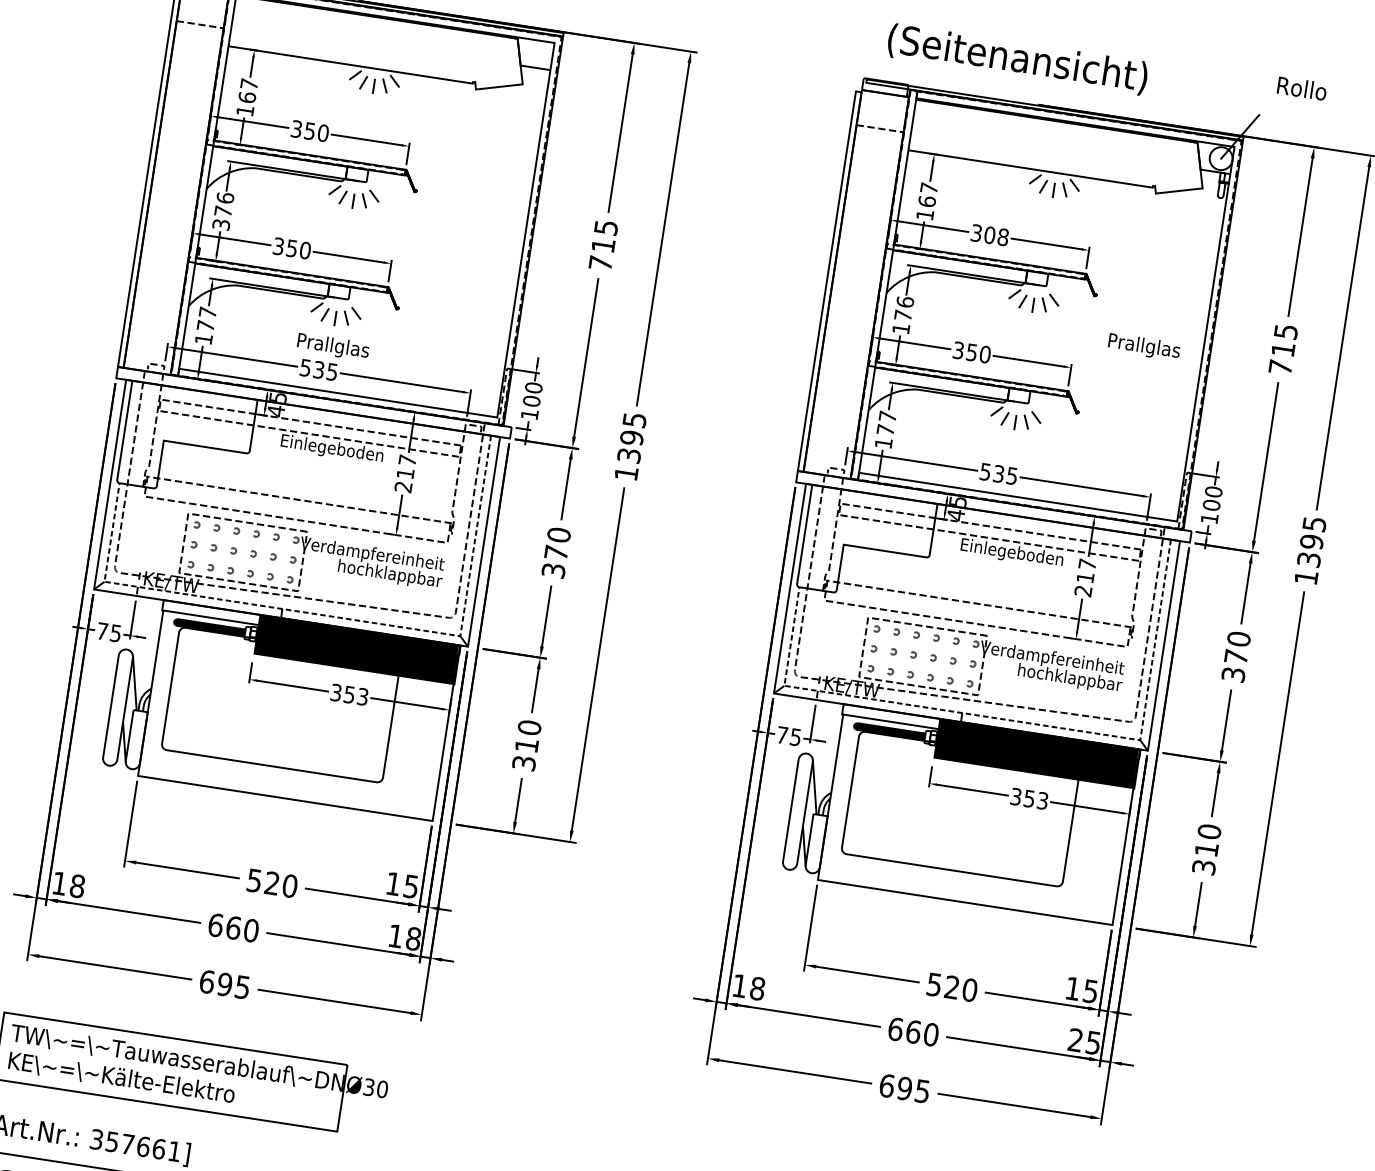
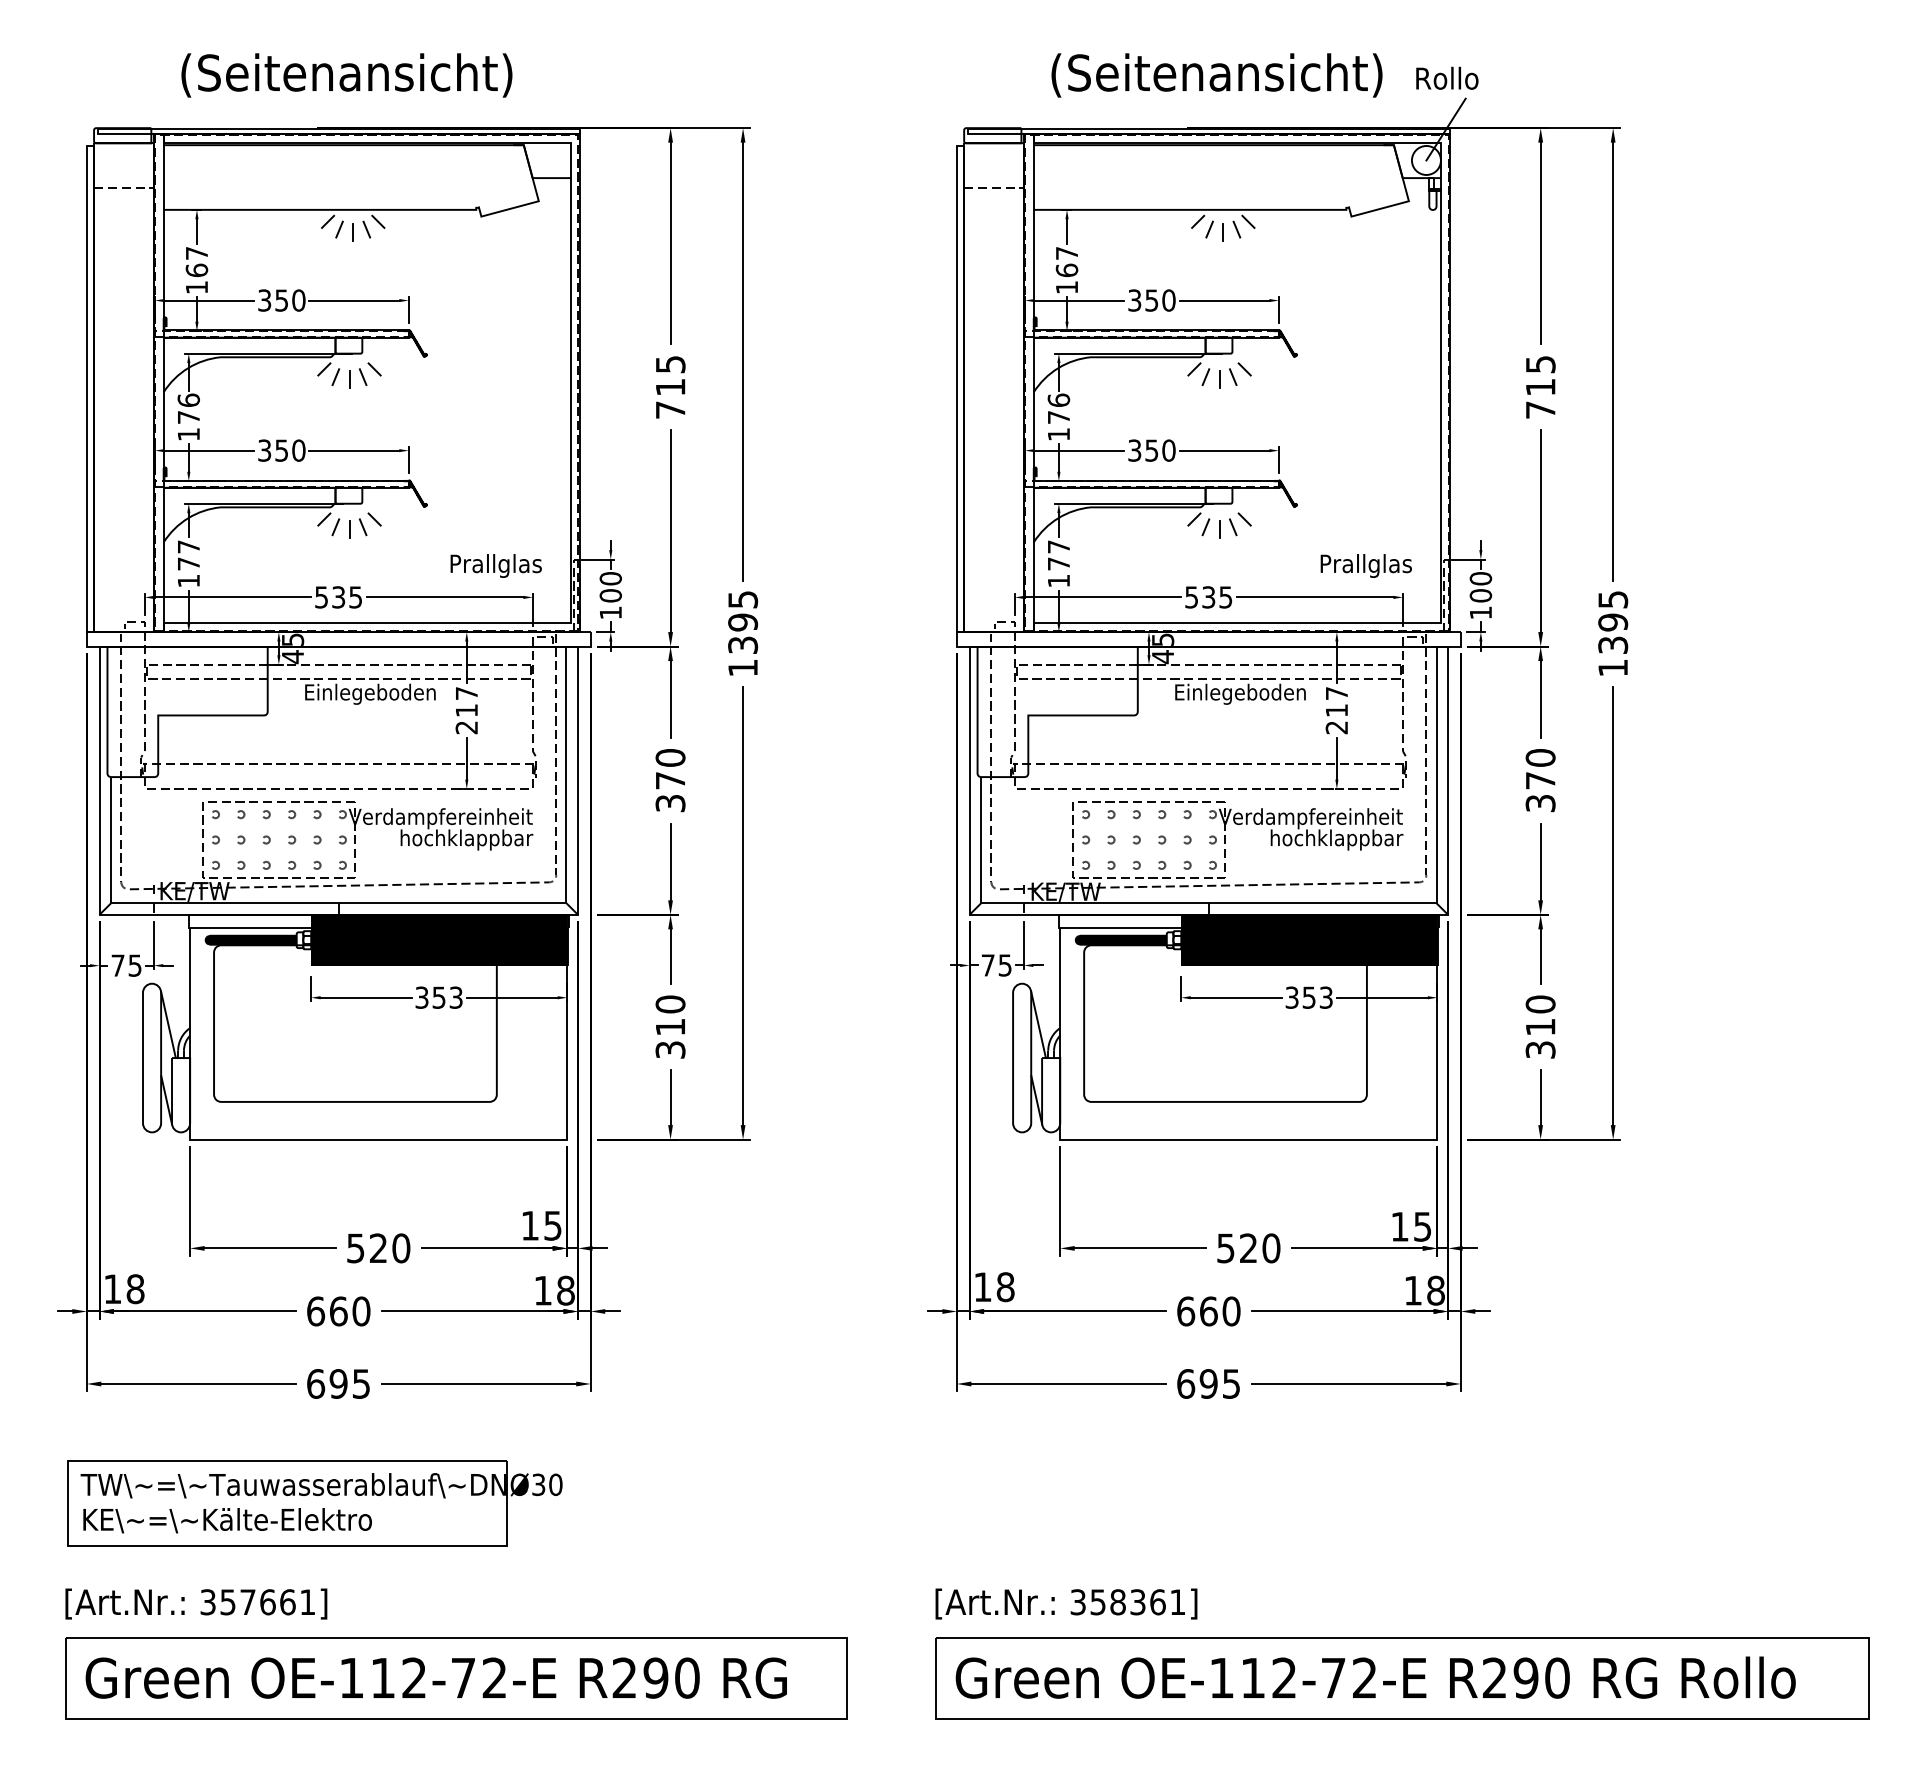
text: (1017, 59) -> (1216, 75), moved
text: (1302, 87) -> (1447, 77), moved
text: (221, 224) -> (188, 434), 376 -> 176
text: (996, 236) -> (1160, 300), 308 -> 350
text: (332, 346) -> (495, 565), moved
text: (1143, 346) -> (1365, 565), moved
line: (333, 616) -> (403, 903), dashed -> solid
line: (1012, 720) -> (1273, 903), dashed -> solid
text: (1084, 1041) -> (1424, 1290), 25 -> 18

